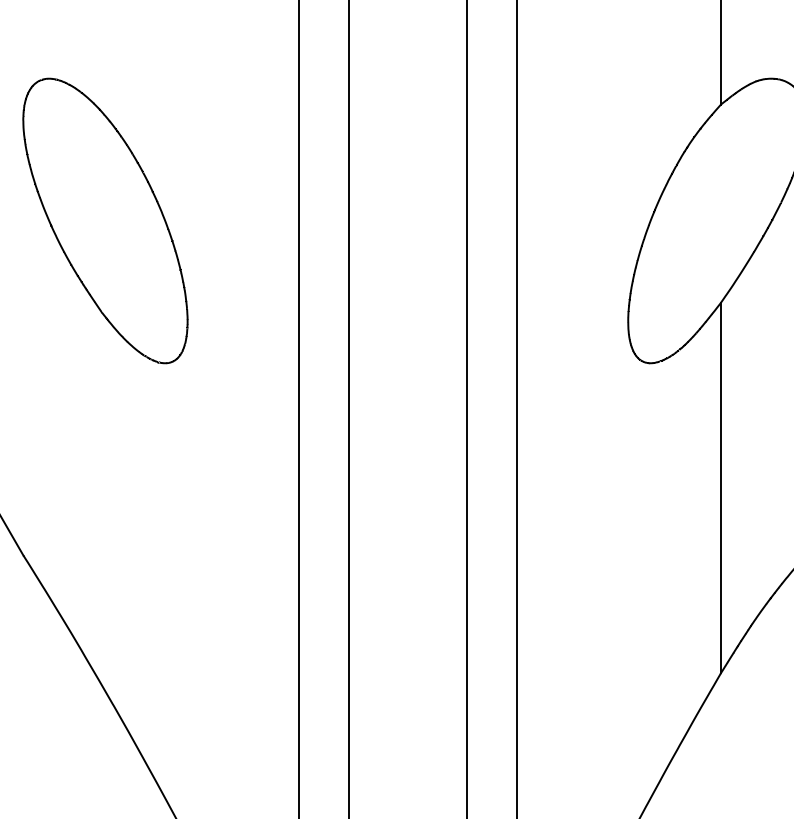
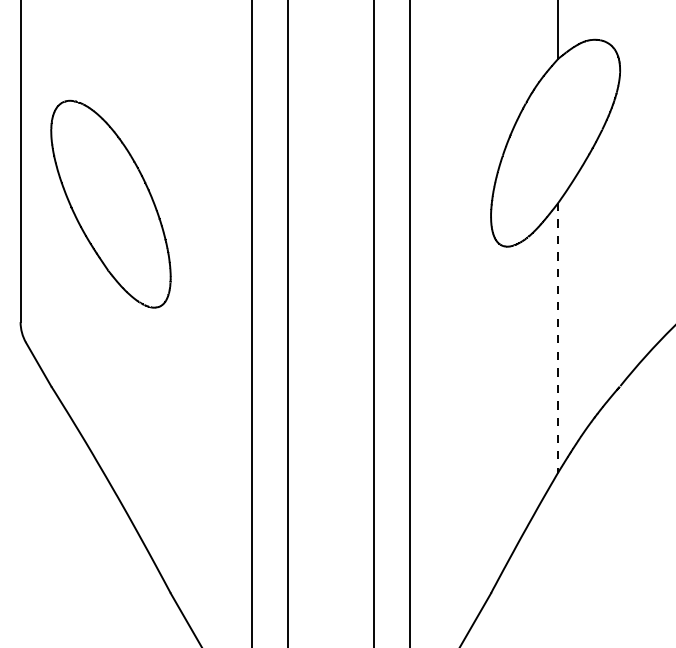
part: (104, 219) -> (110, 203), moved
line: (720, 488) -> (558, 337), solid -> dashed

